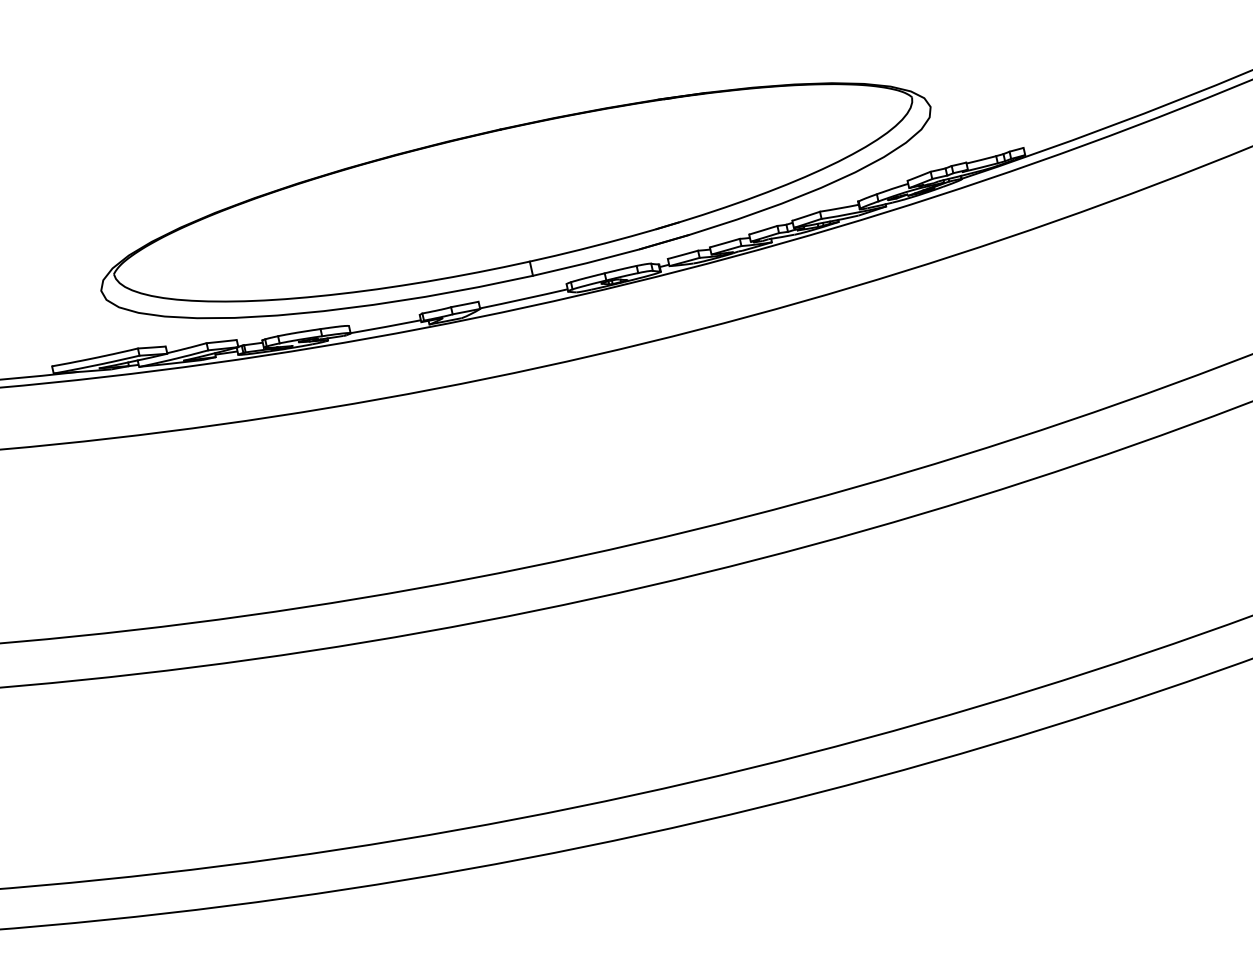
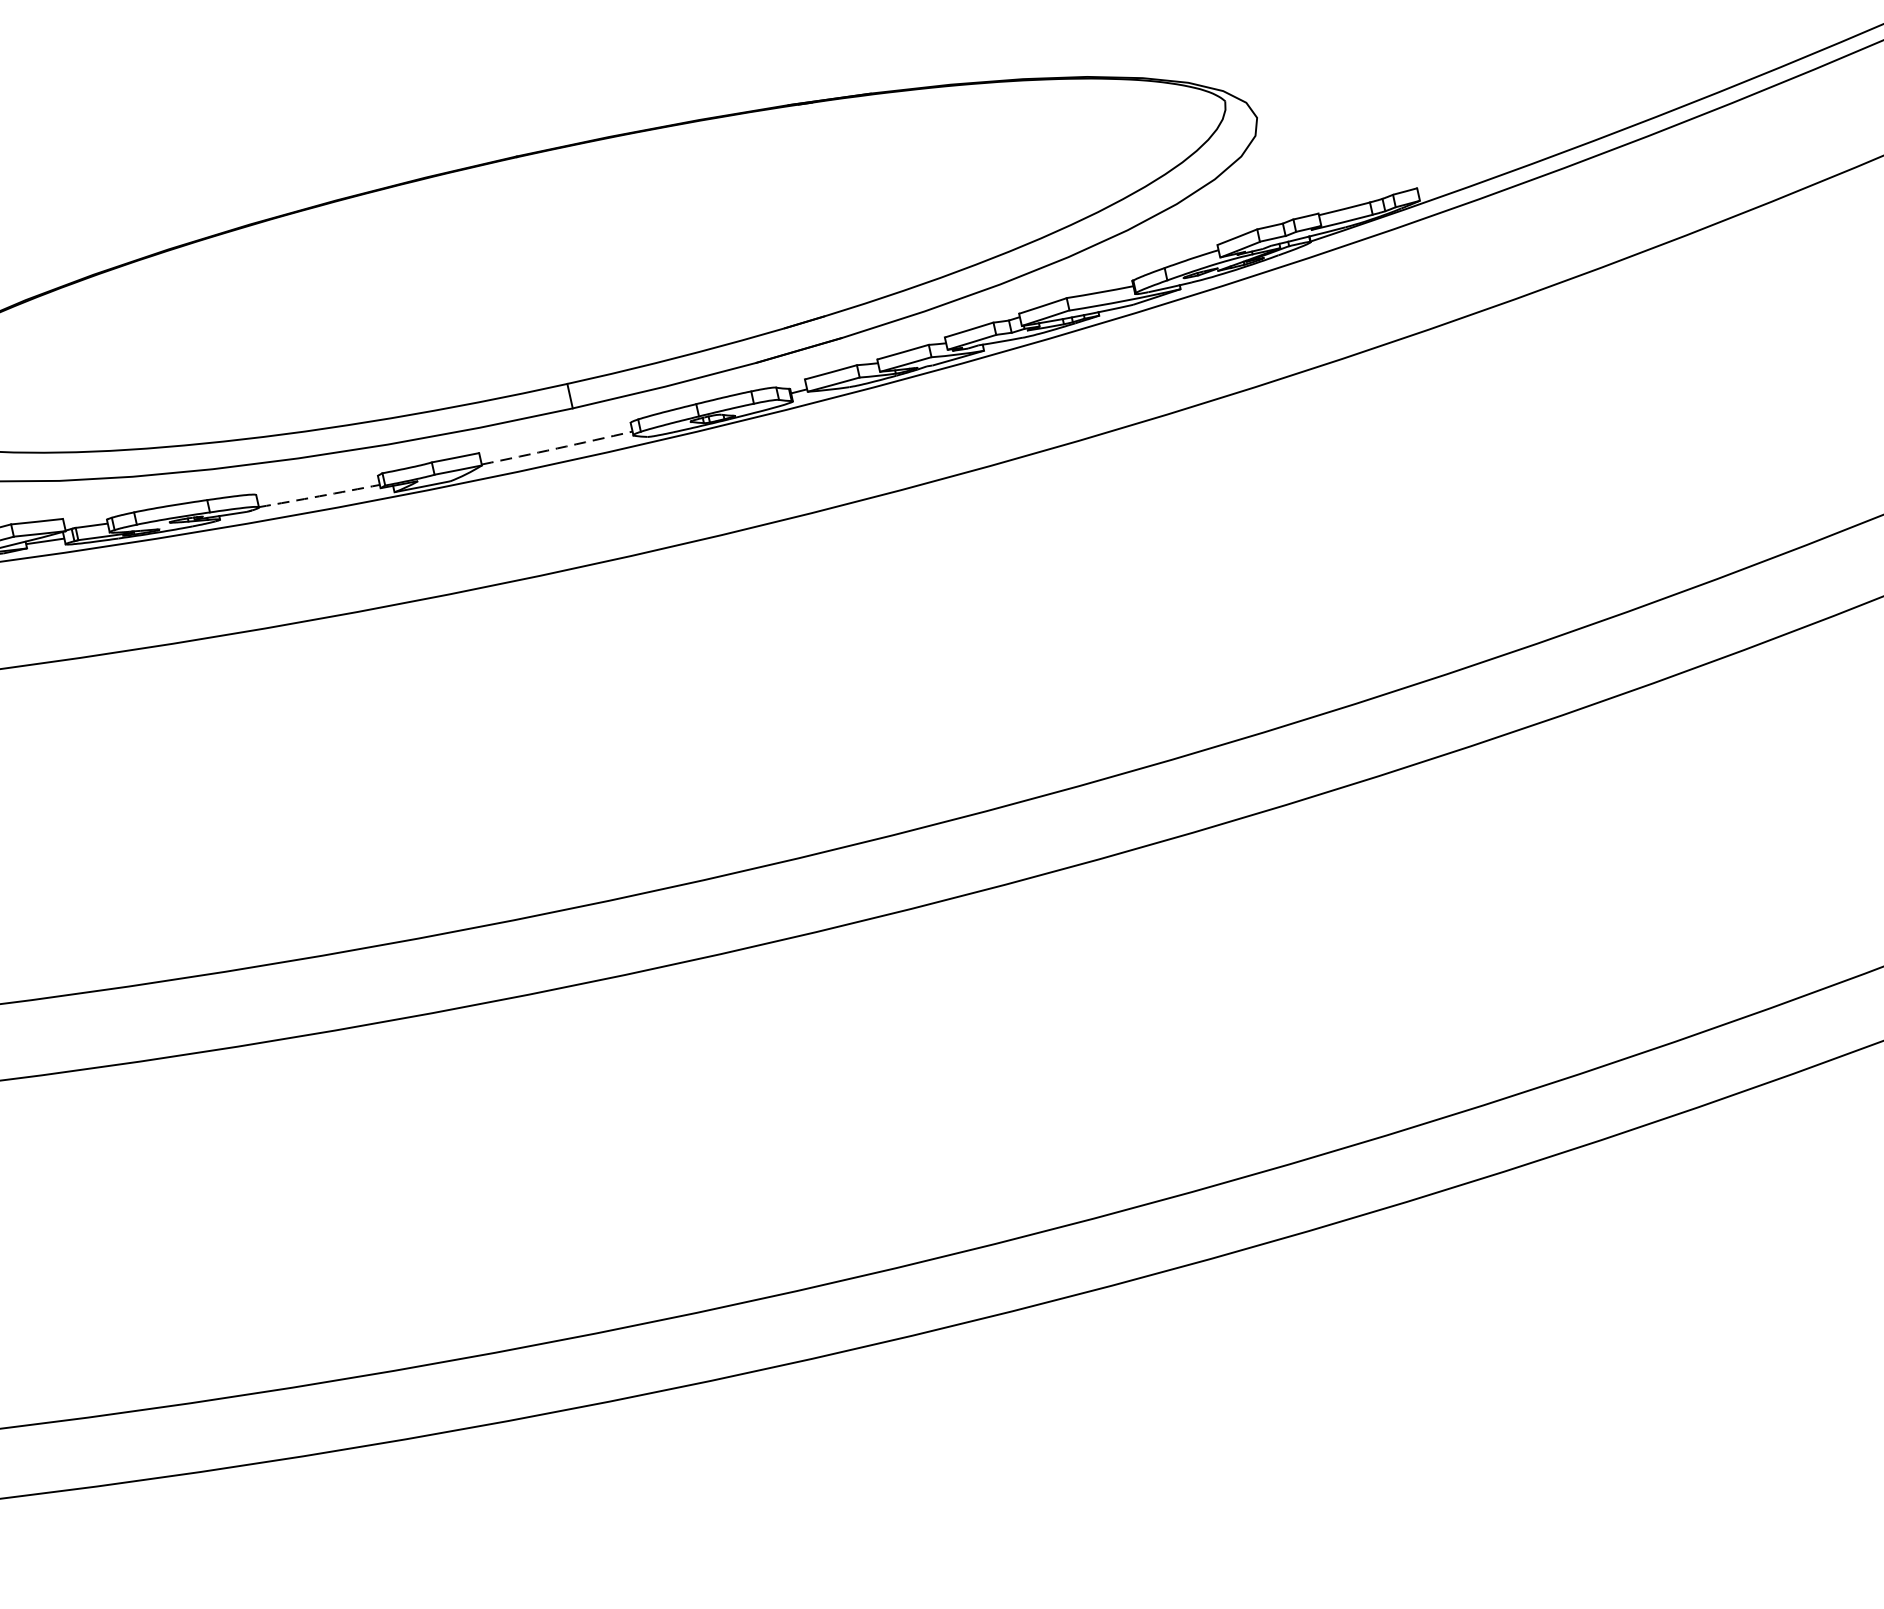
arc: (523, 299) -> (556, 449), solid -> dashed
arc: (385, 326) -> (318, 495), solid -> dashed

